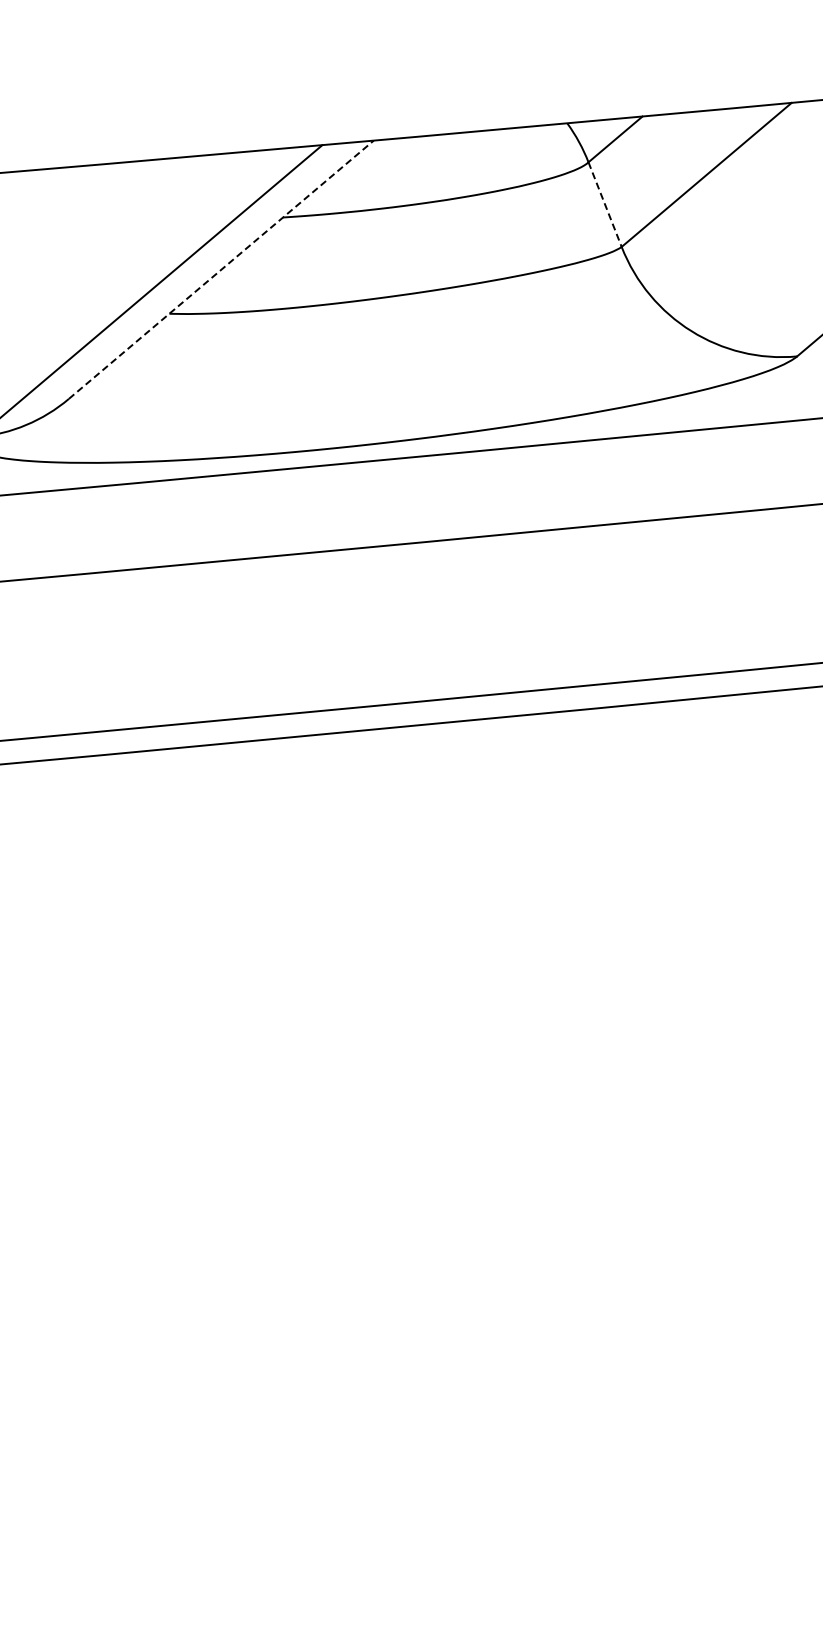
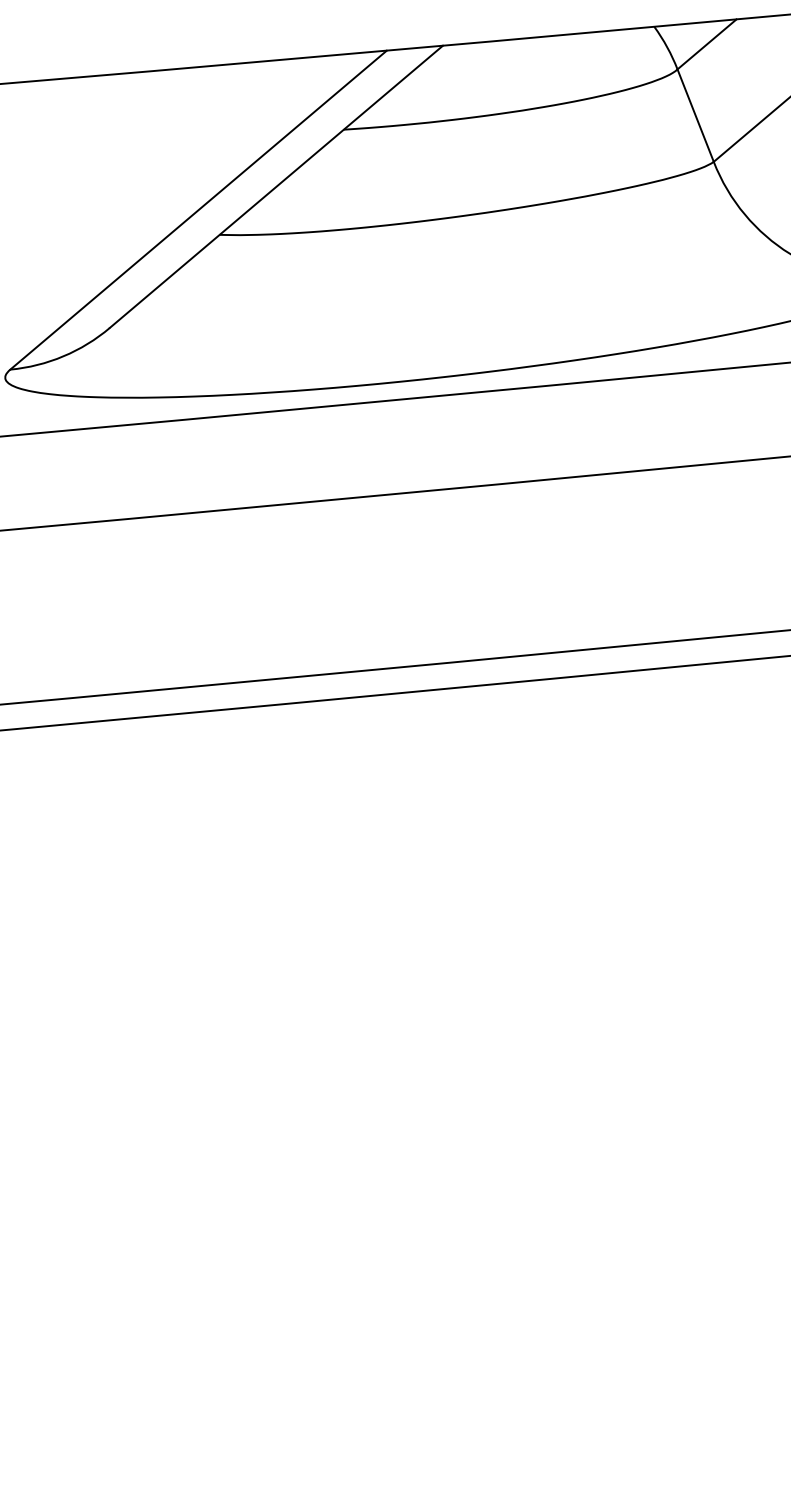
line: (605, 205) -> (696, 116), dashed -> solid
line: (221, 269) -> (276, 186), dashed -> solid

